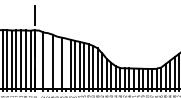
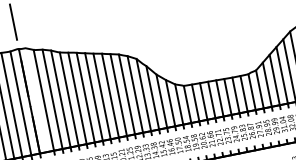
line: (48, 60) -> (53, 98), added
line: (57, 62) -> (69, 98), added
line: (66, 63) -> (86, 97), added

